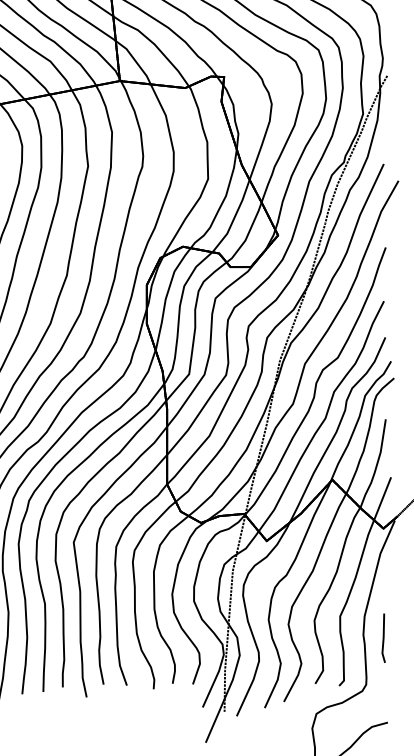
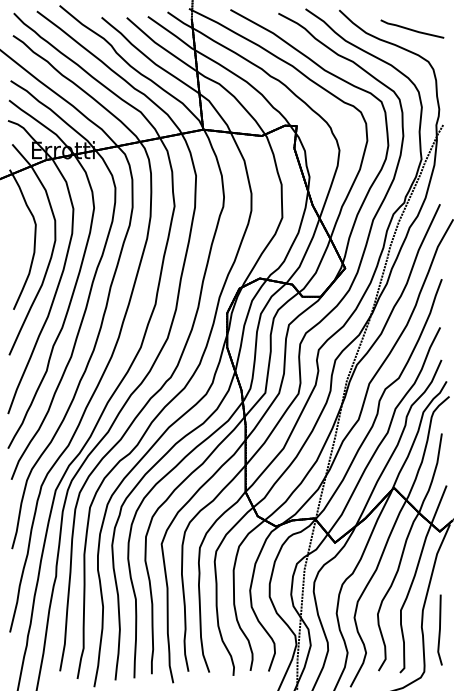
part: (383, 637) -> (439, 629), size x1.6

